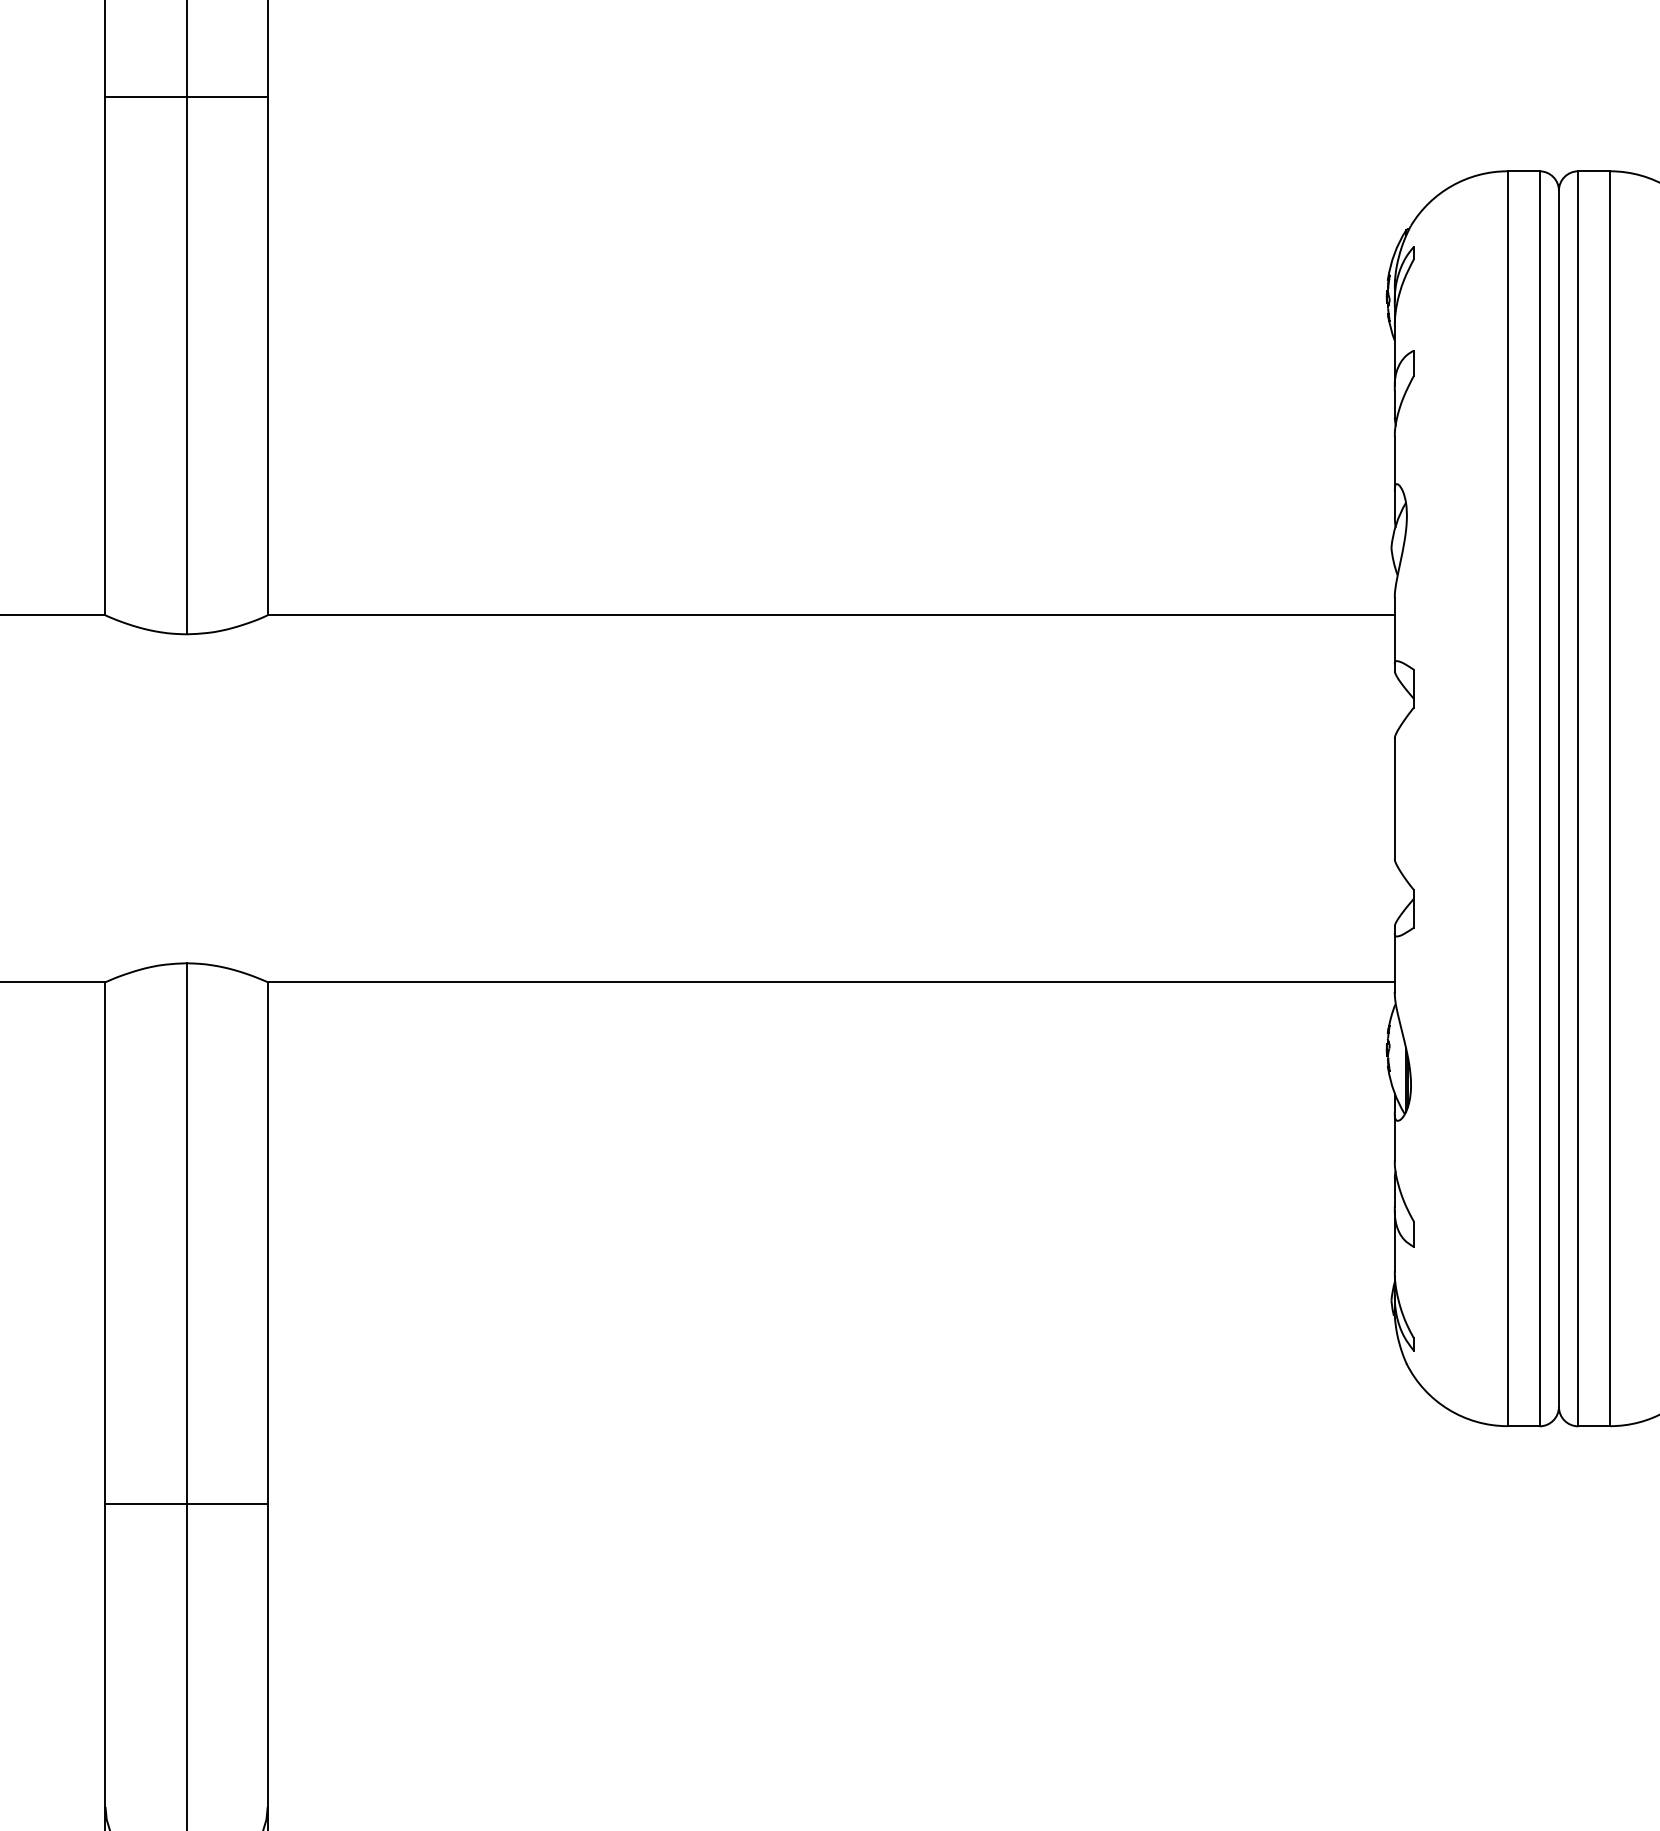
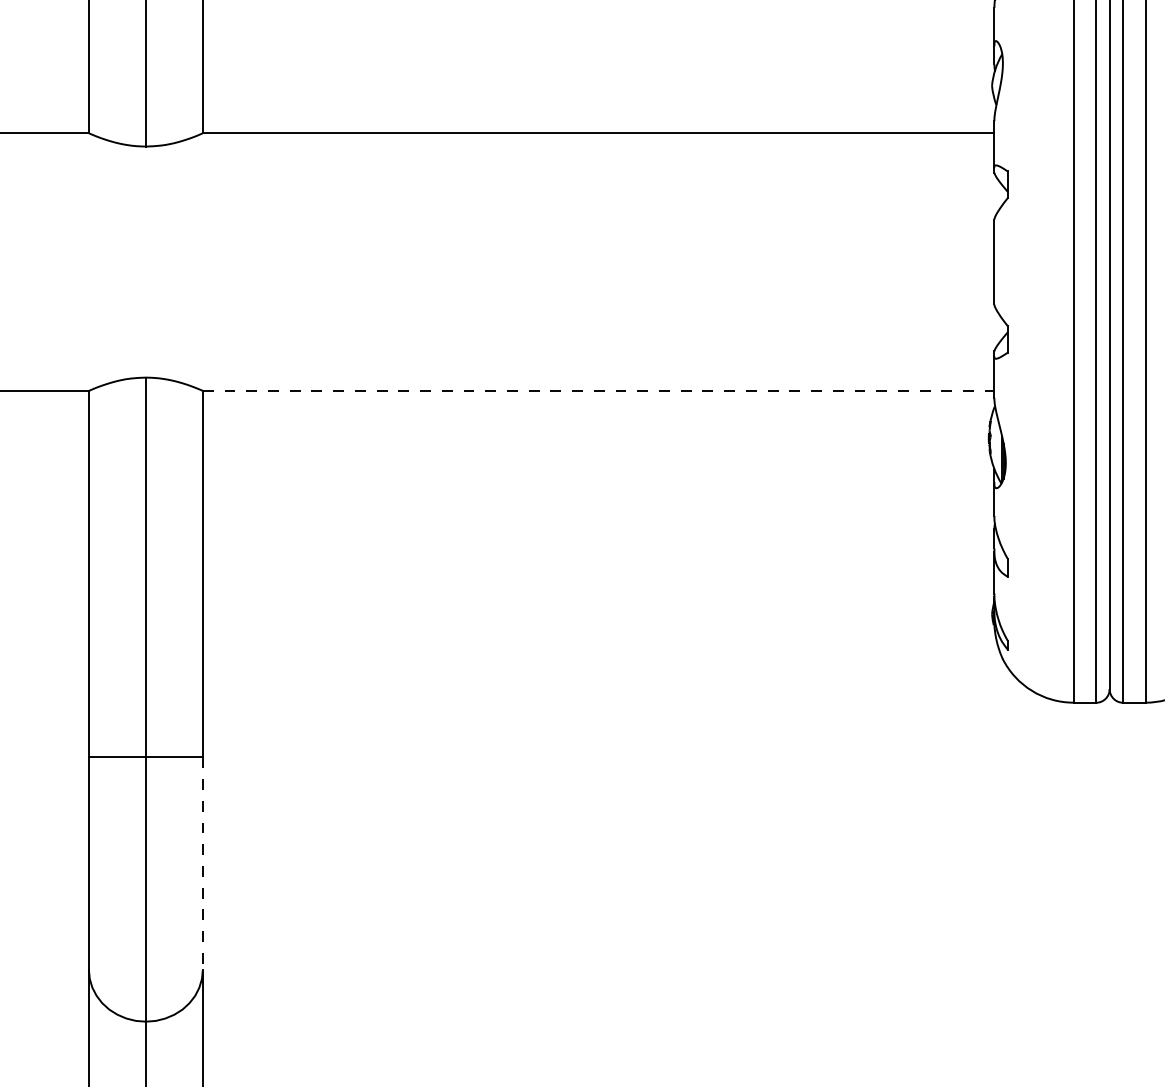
line: (831, 982) -> (598, 391), solid -> dashed
line: (267, 1656) -> (202, 864), solid -> dashed

